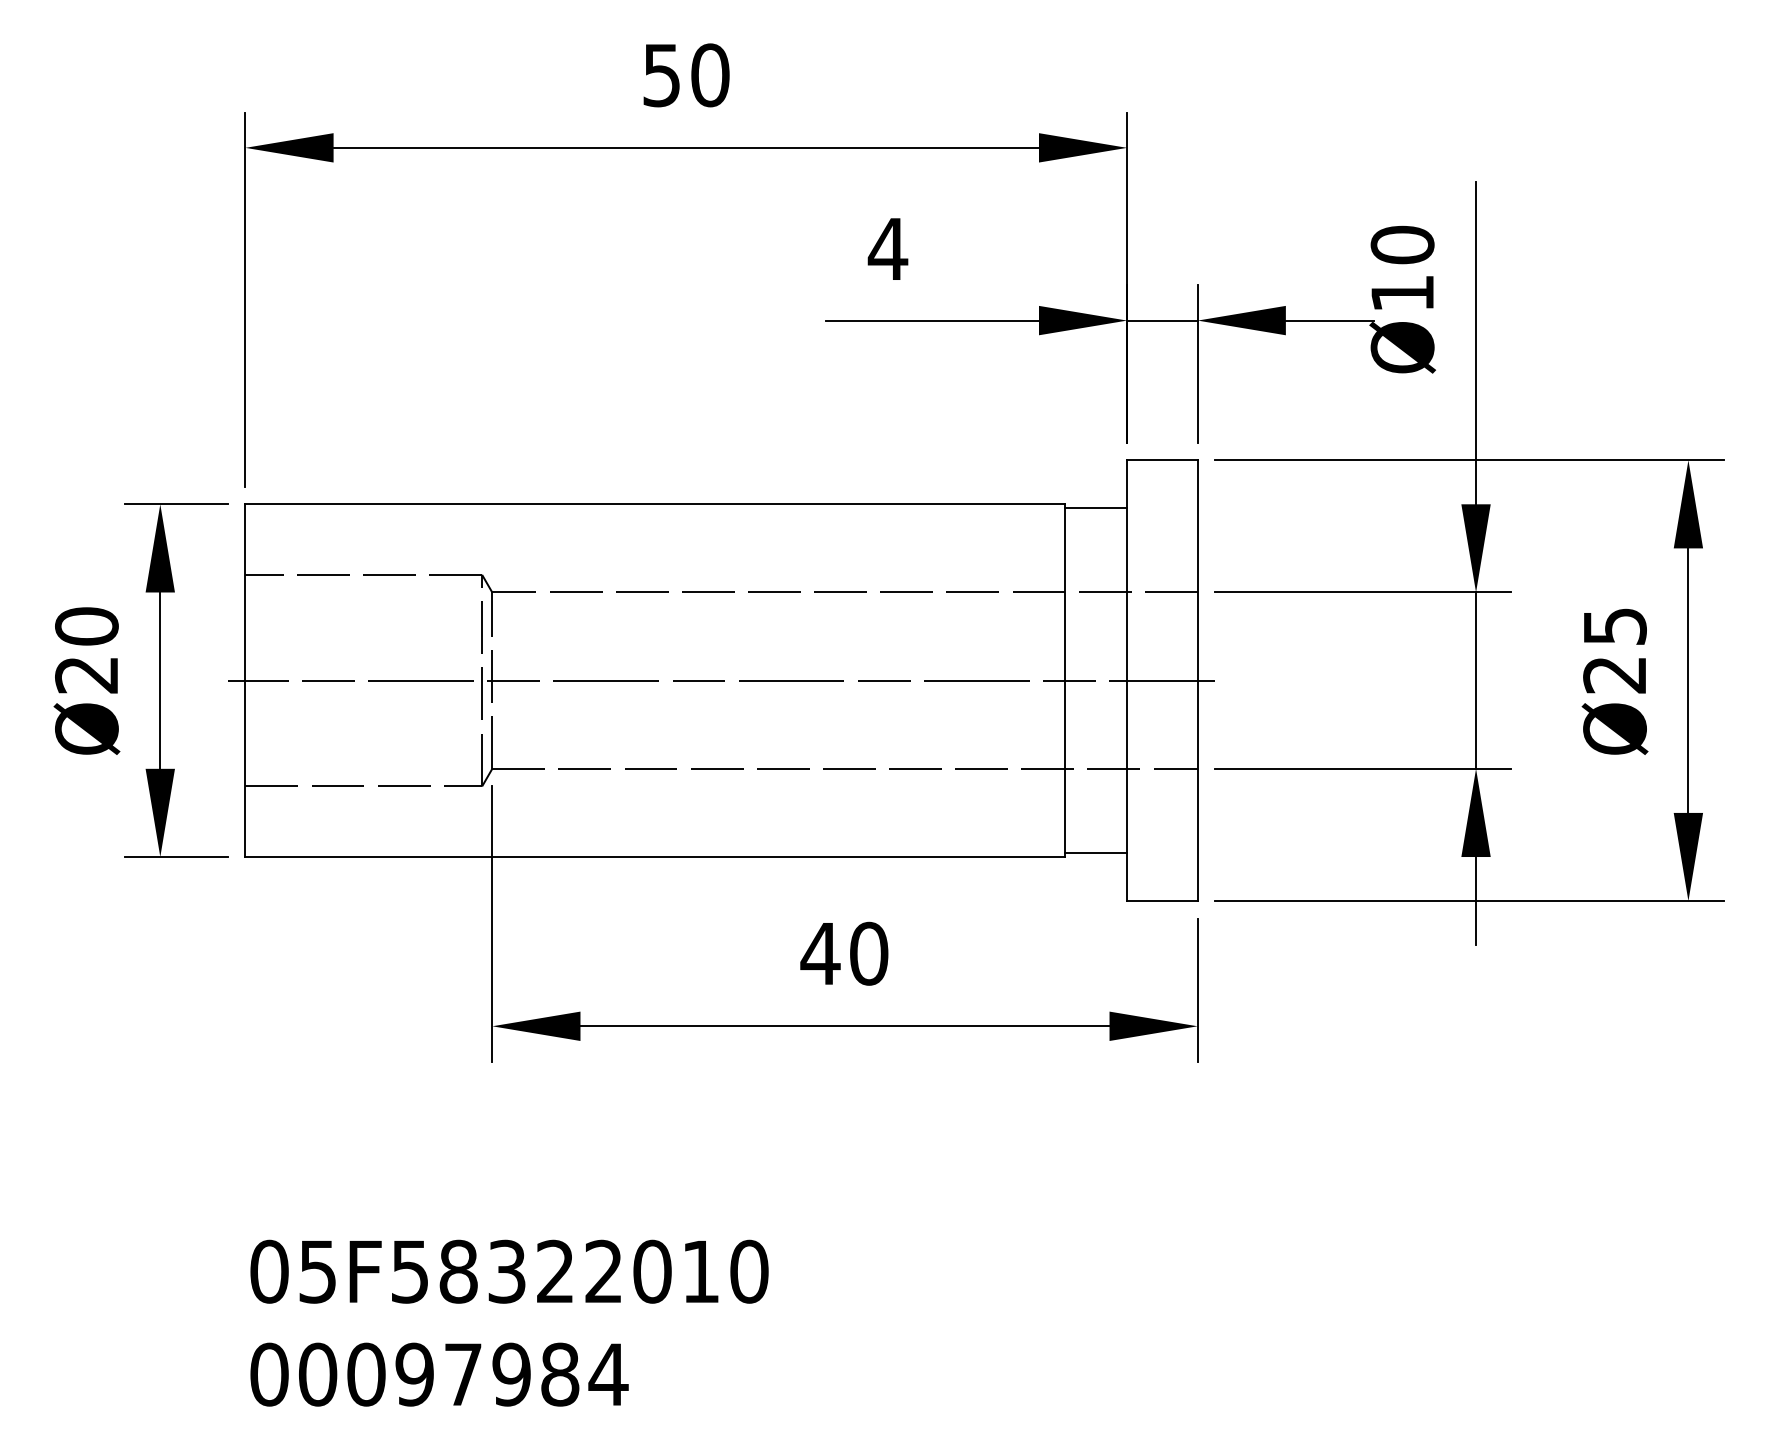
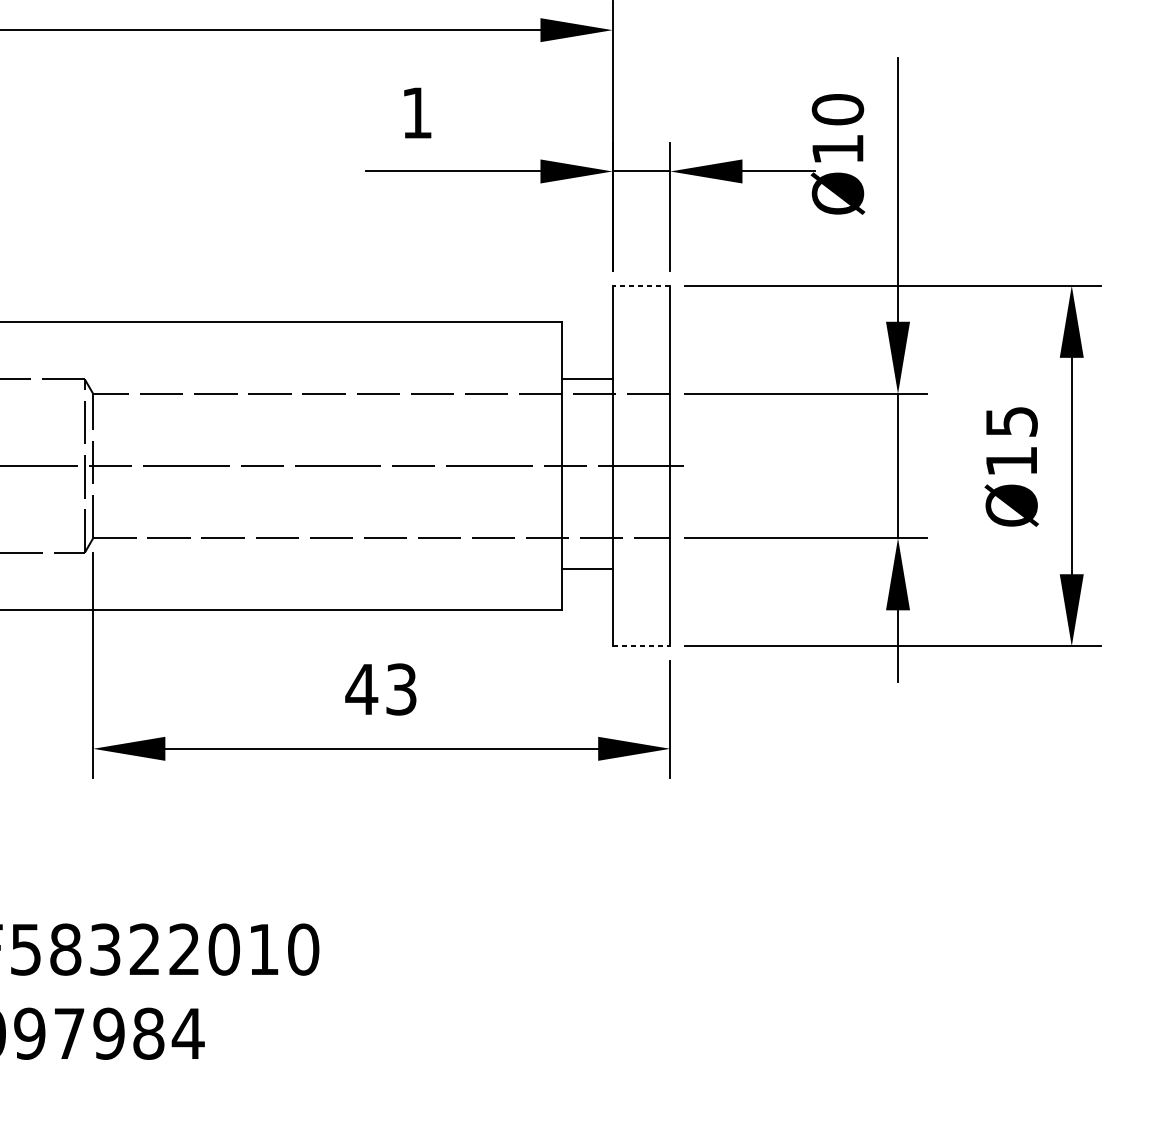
text: (887, 248) -> (416, 112), 4 -> 1
line: (1161, 460) -> (640, 285), solid -> dashed
line: (1096, 507) -> (587, 378), moved
text: (1614, 675) -> (1011, 461), Ø25 -> Ø15
line: (1096, 853) -> (587, 568), moved
line: (1162, 901) -> (641, 646), solid -> dashed
text: (869, 953) -> (401, 689), 40 -> 43

